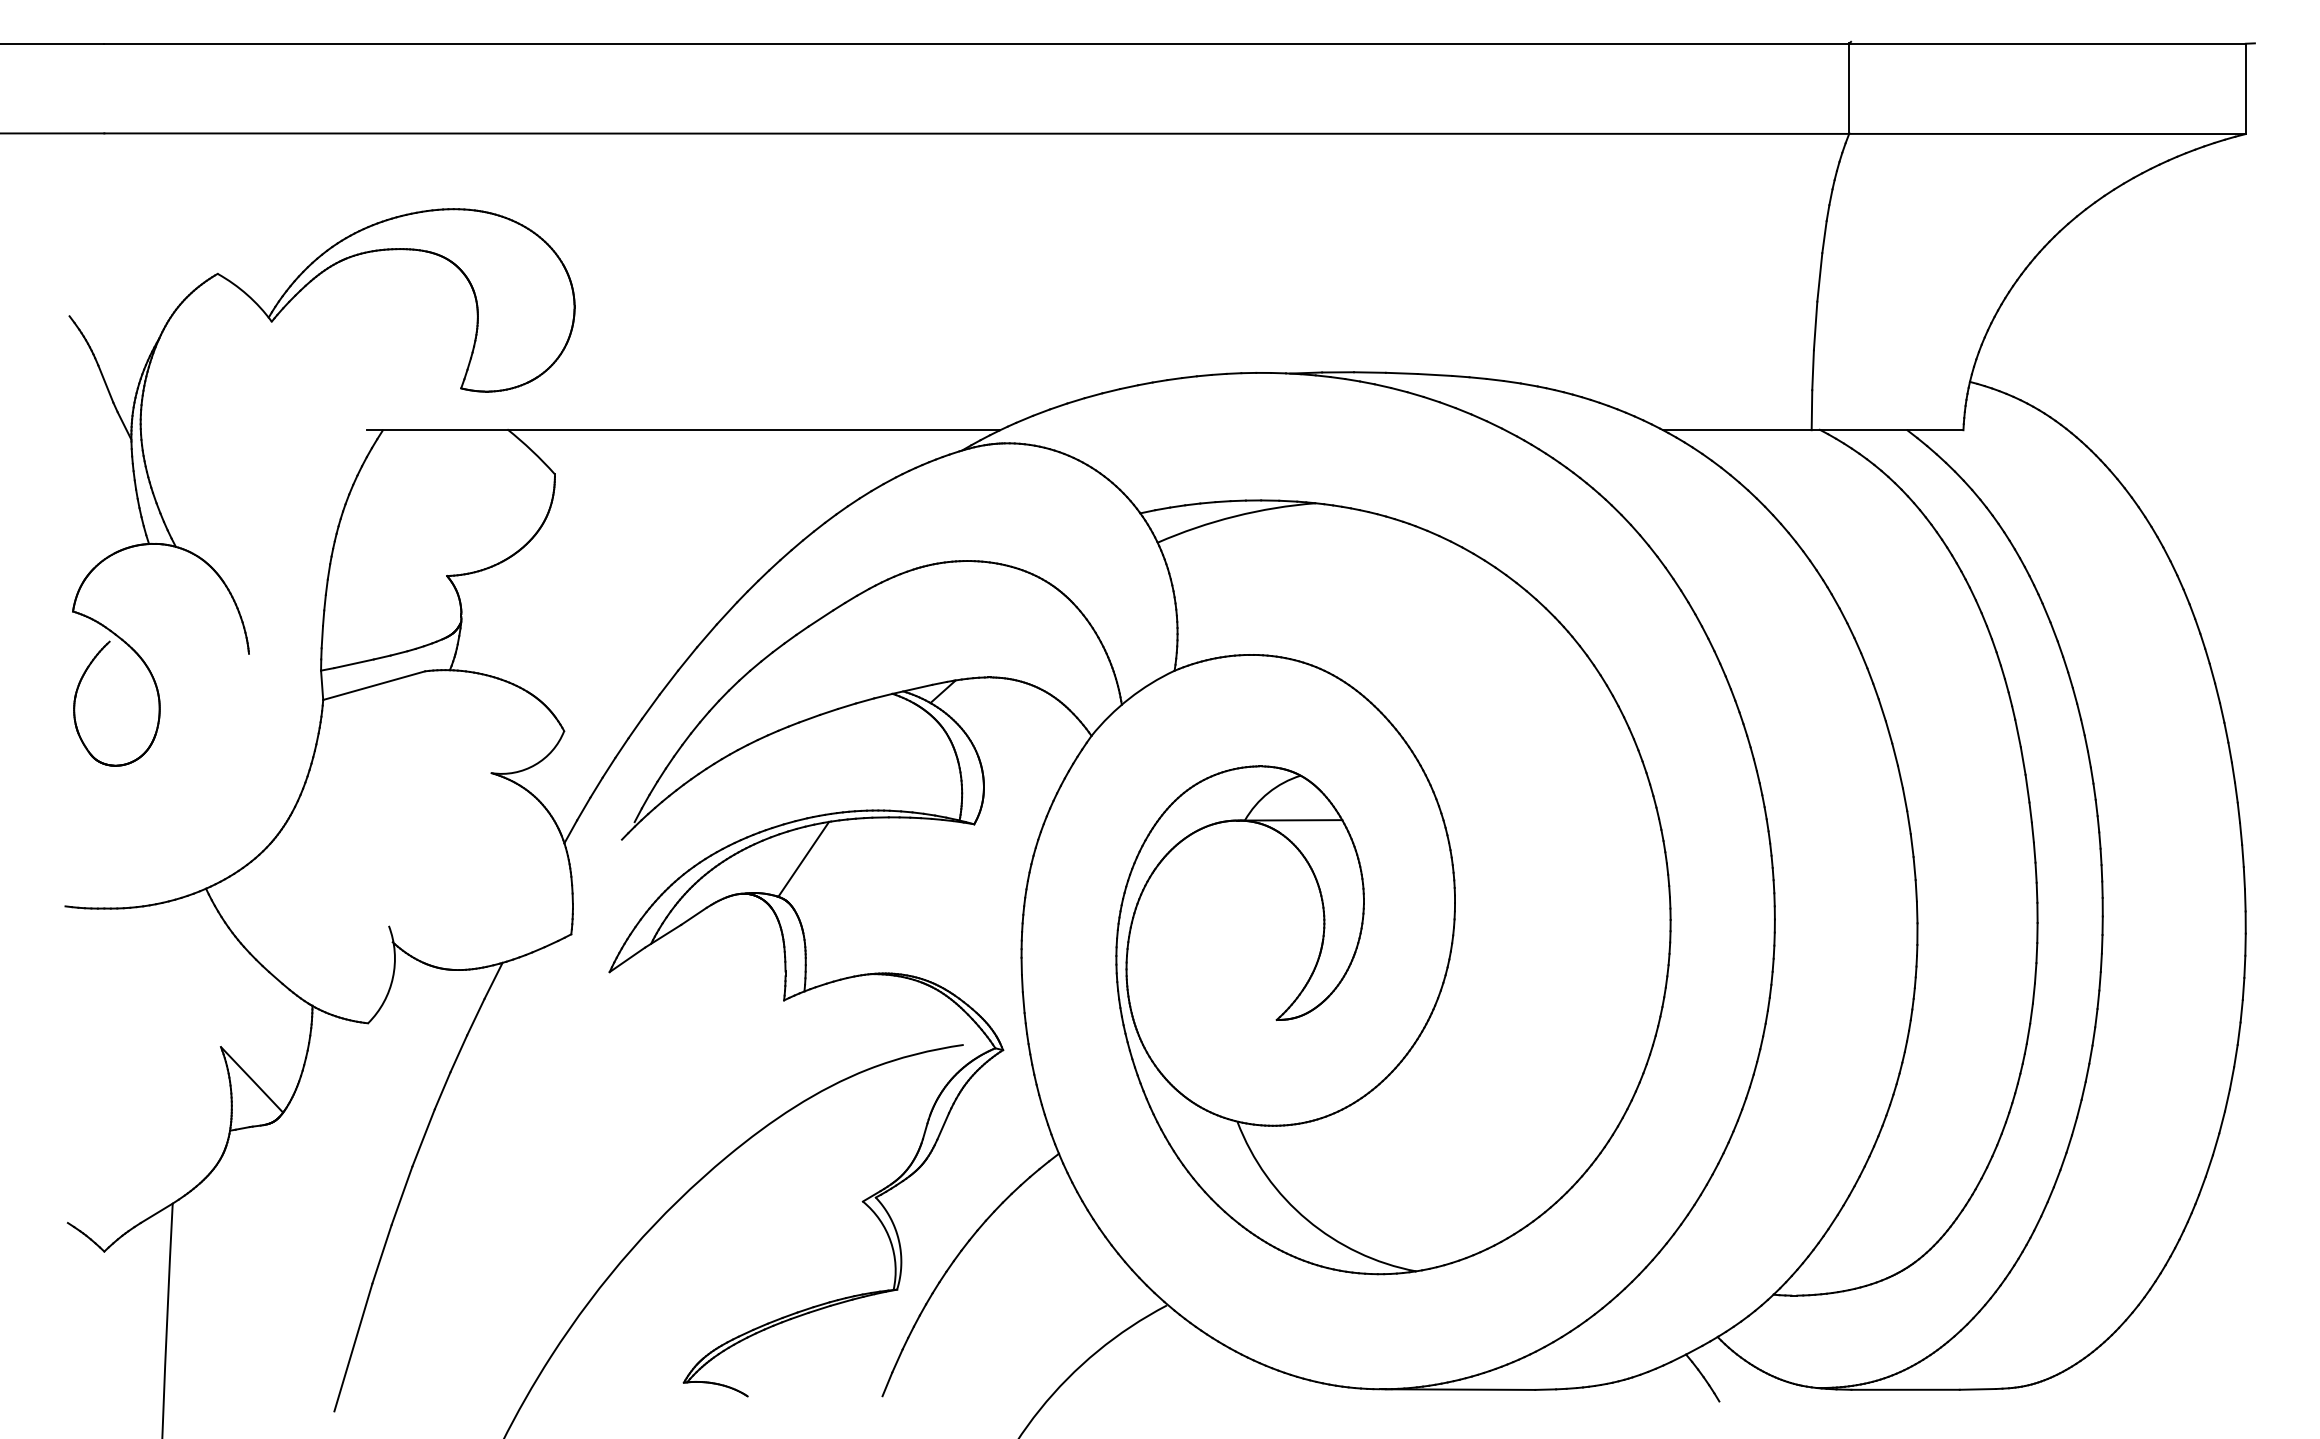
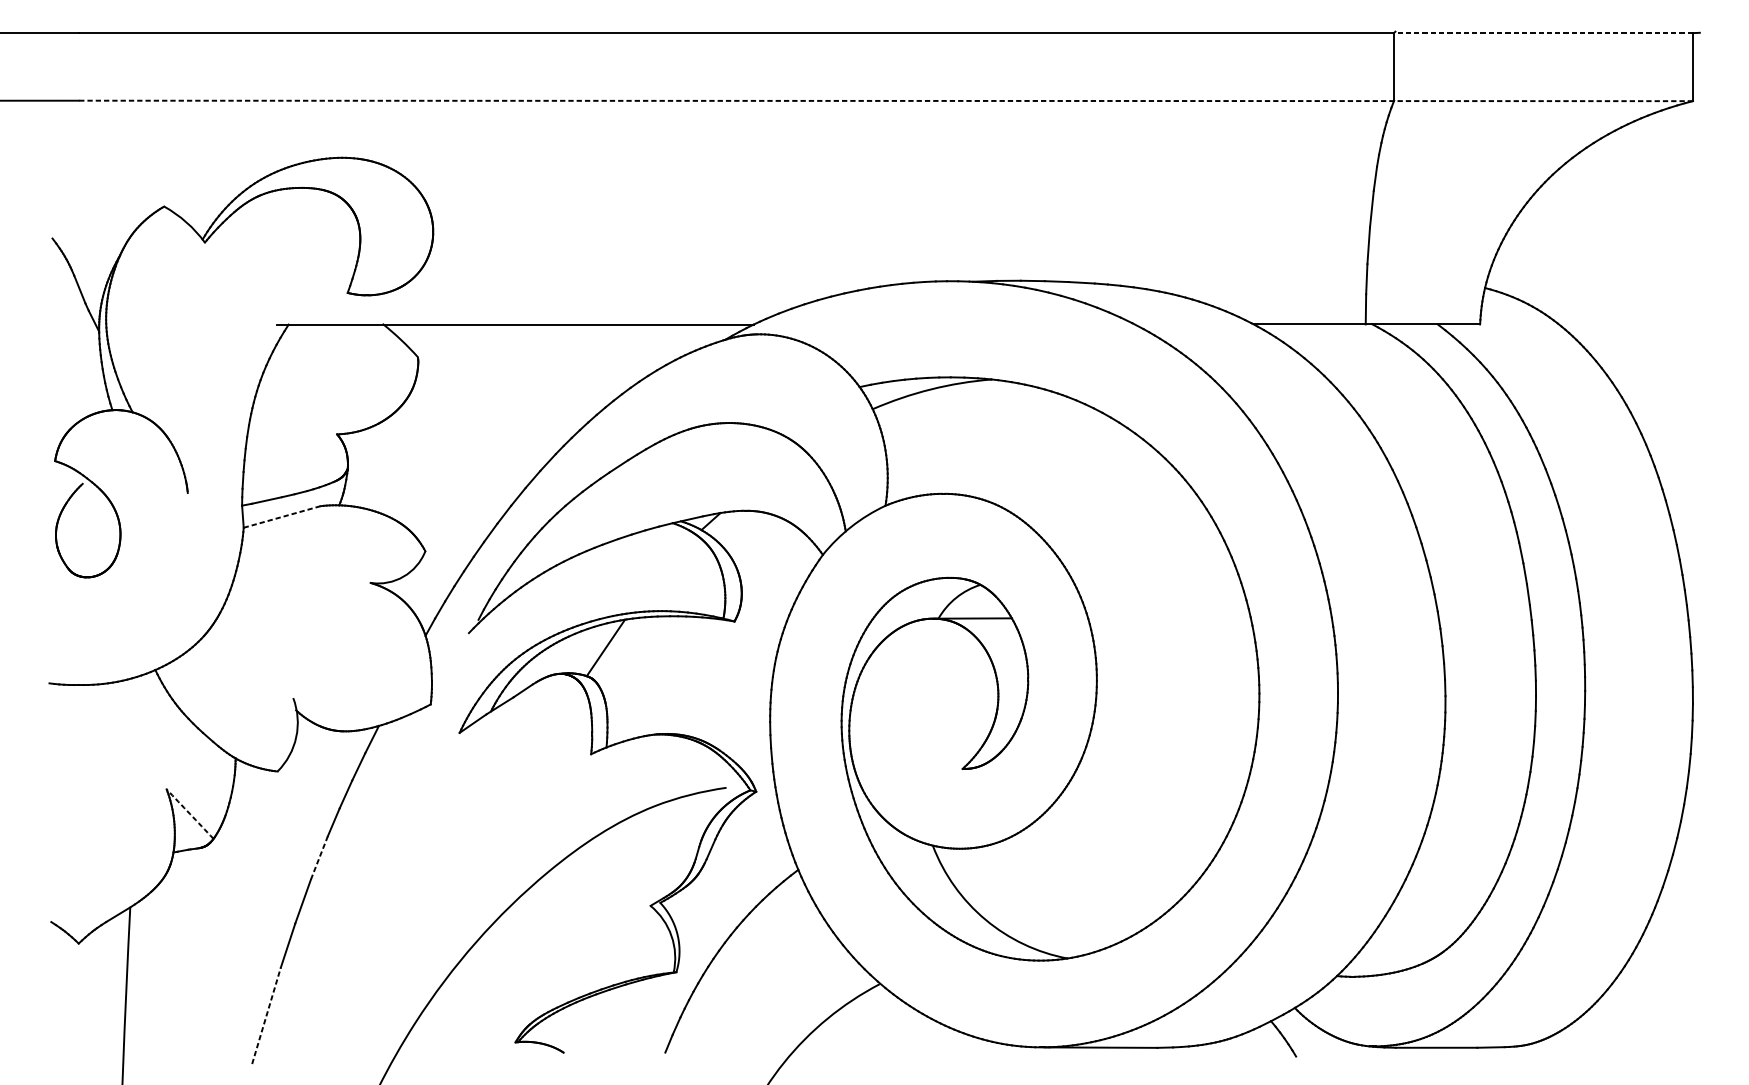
line: (2047, 43) -> (1543, 32), solid -> dashed
line: (1175, 133) -> (886, 100), solid -> dashed
line: (374, 685) -> (282, 516), solid -> dashed
arc: (252, 1079) -> (190, 813), solid -> dashed
line: (423, 1138) -> (319, 858), solid -> dashed
line: (353, 1347) -> (266, 1015), solid -> dashed

